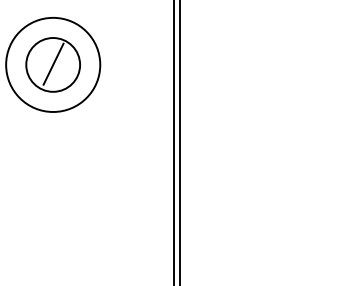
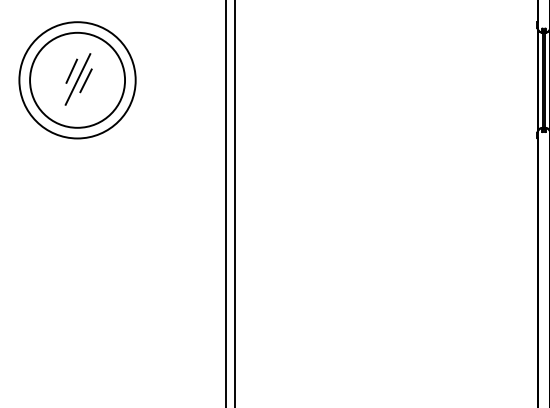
line: (48, 56) -> (71, 70), added
circle: (53, 64) -> (77, 79), size x1.43
line: (59, 65) -> (85, 80), added

